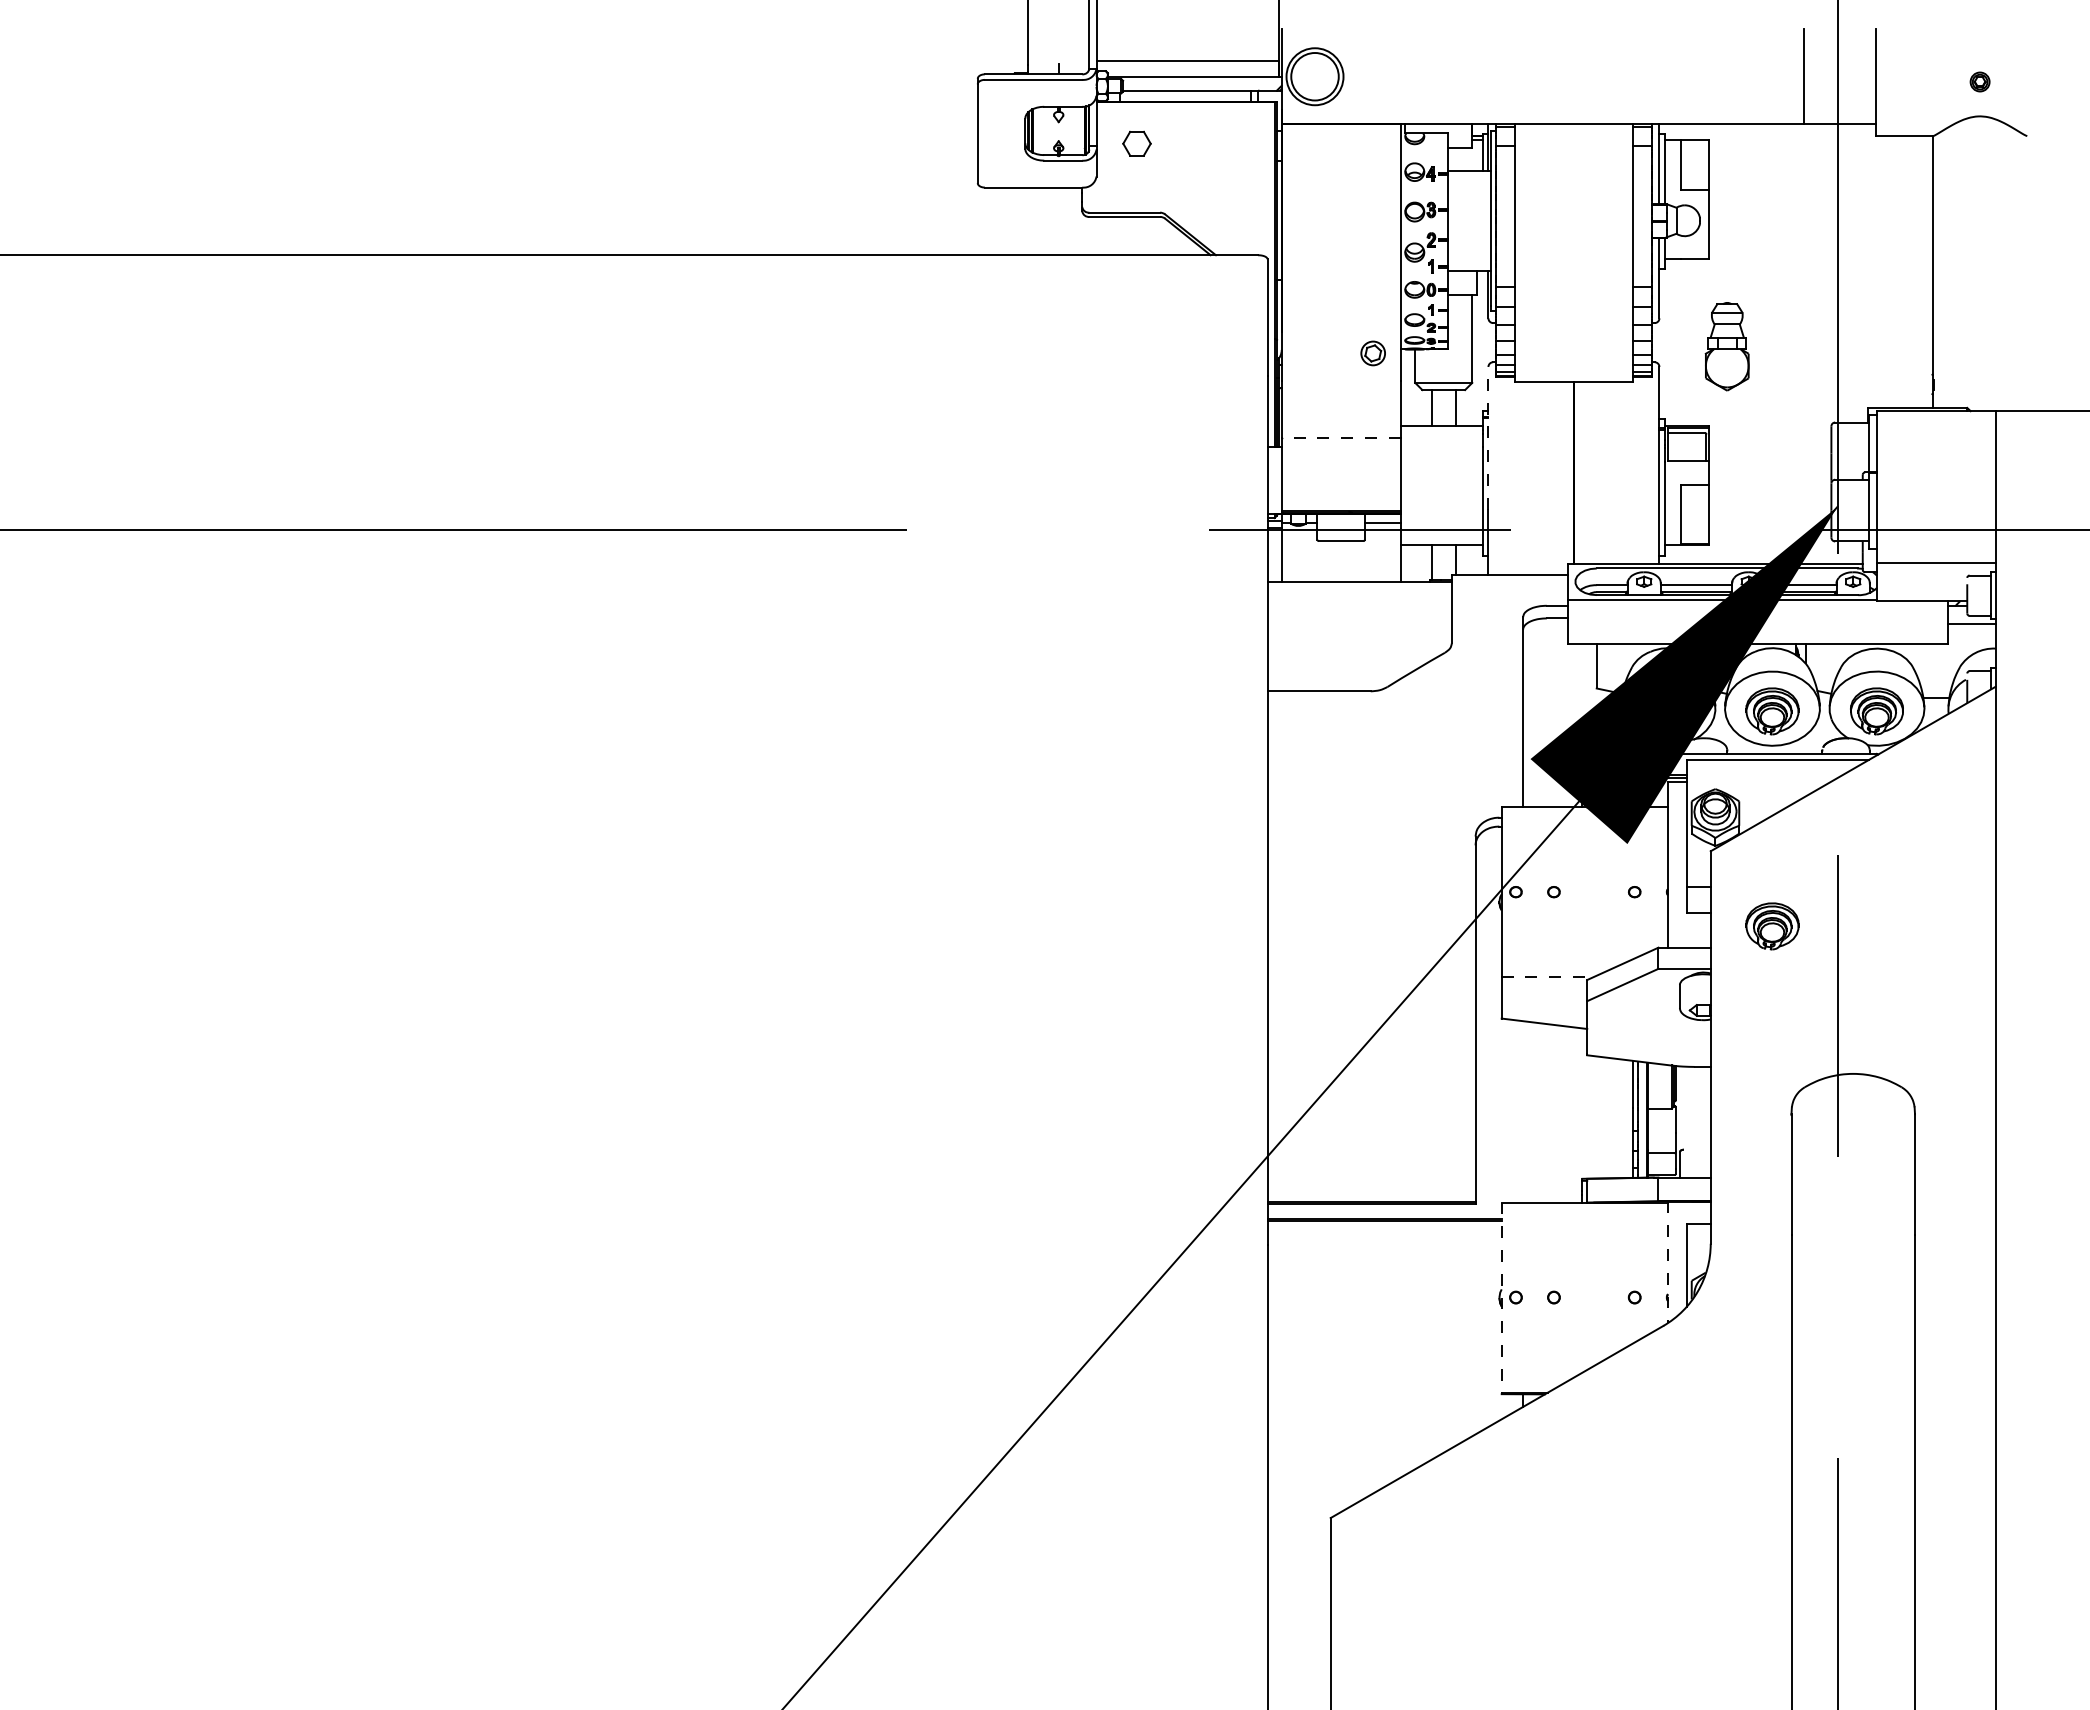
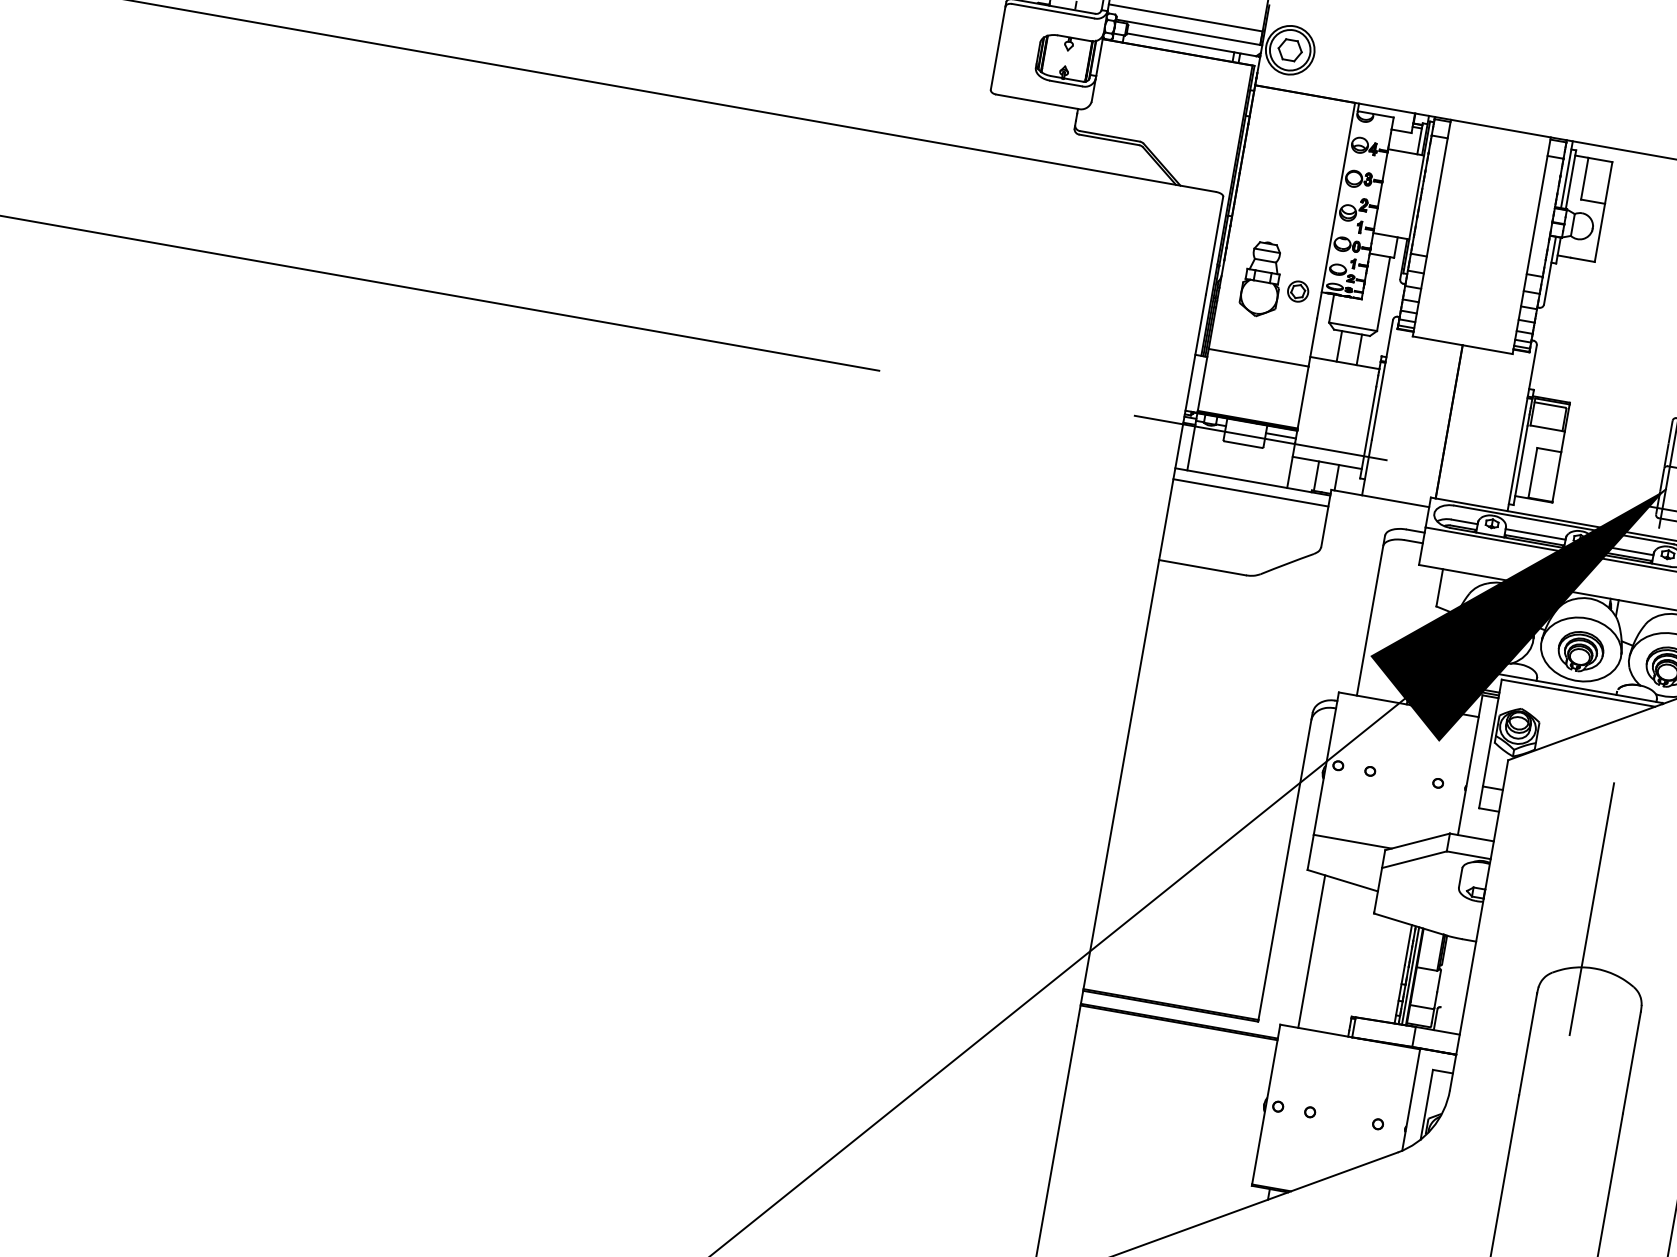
part: (1136, 143) -> (1289, 49), moved
part: (1726, 346) -> (1261, 279), moved
line: (1340, 437) -> (1258, 357), dashed -> solid
line: (1488, 437) -> (1382, 379), dashed -> solid
line: (1359, 595) -> (1250, 493), added
part: (1772, 926) -> (1548, 832), removed
line: (1548, 976) -> (1353, 841), dashed -> solid
line: (1523, 1111) -> (1312, 951), added
line: (1642, 1119) -> (1411, 975), added
line: (1667, 1262) -> (1410, 1099), dashed -> solid
line: (1501, 1297) -> (1266, 1104), dashed -> solid

